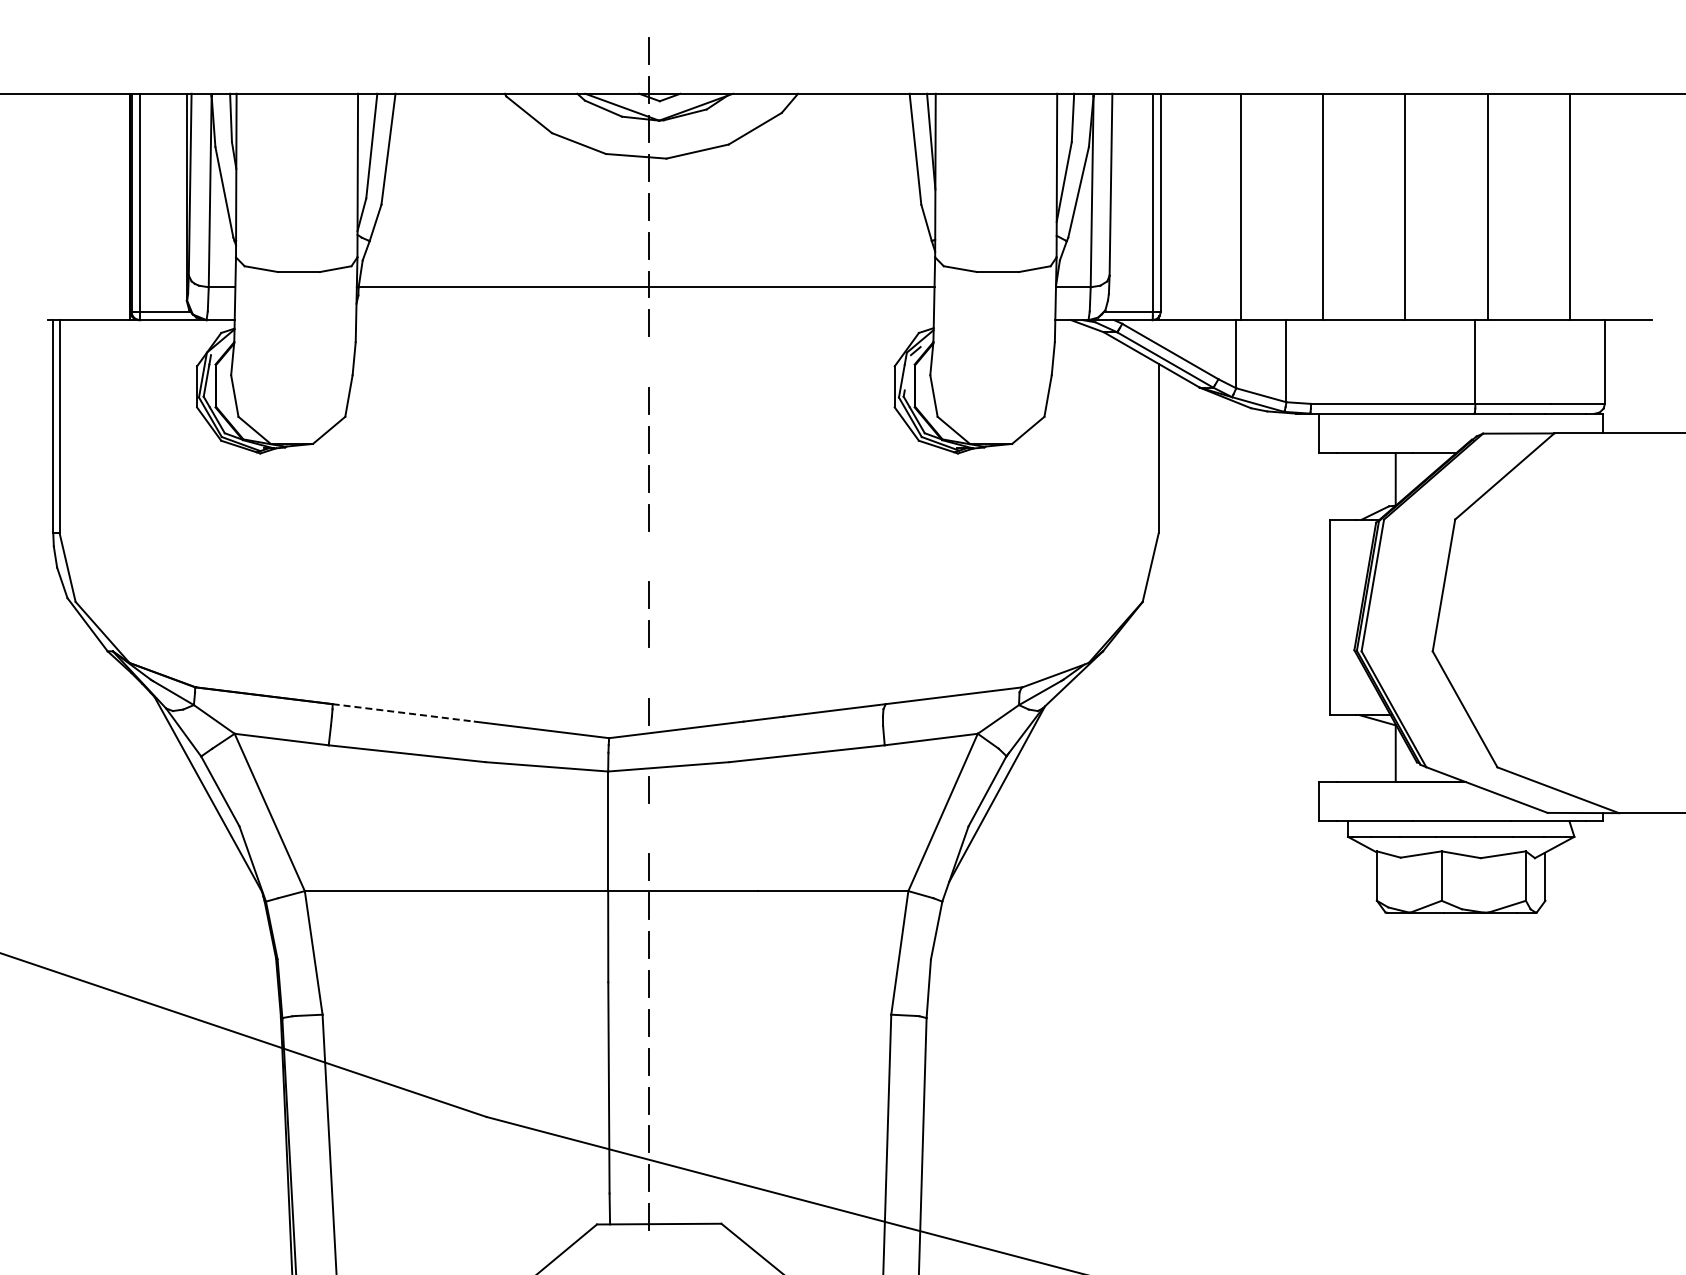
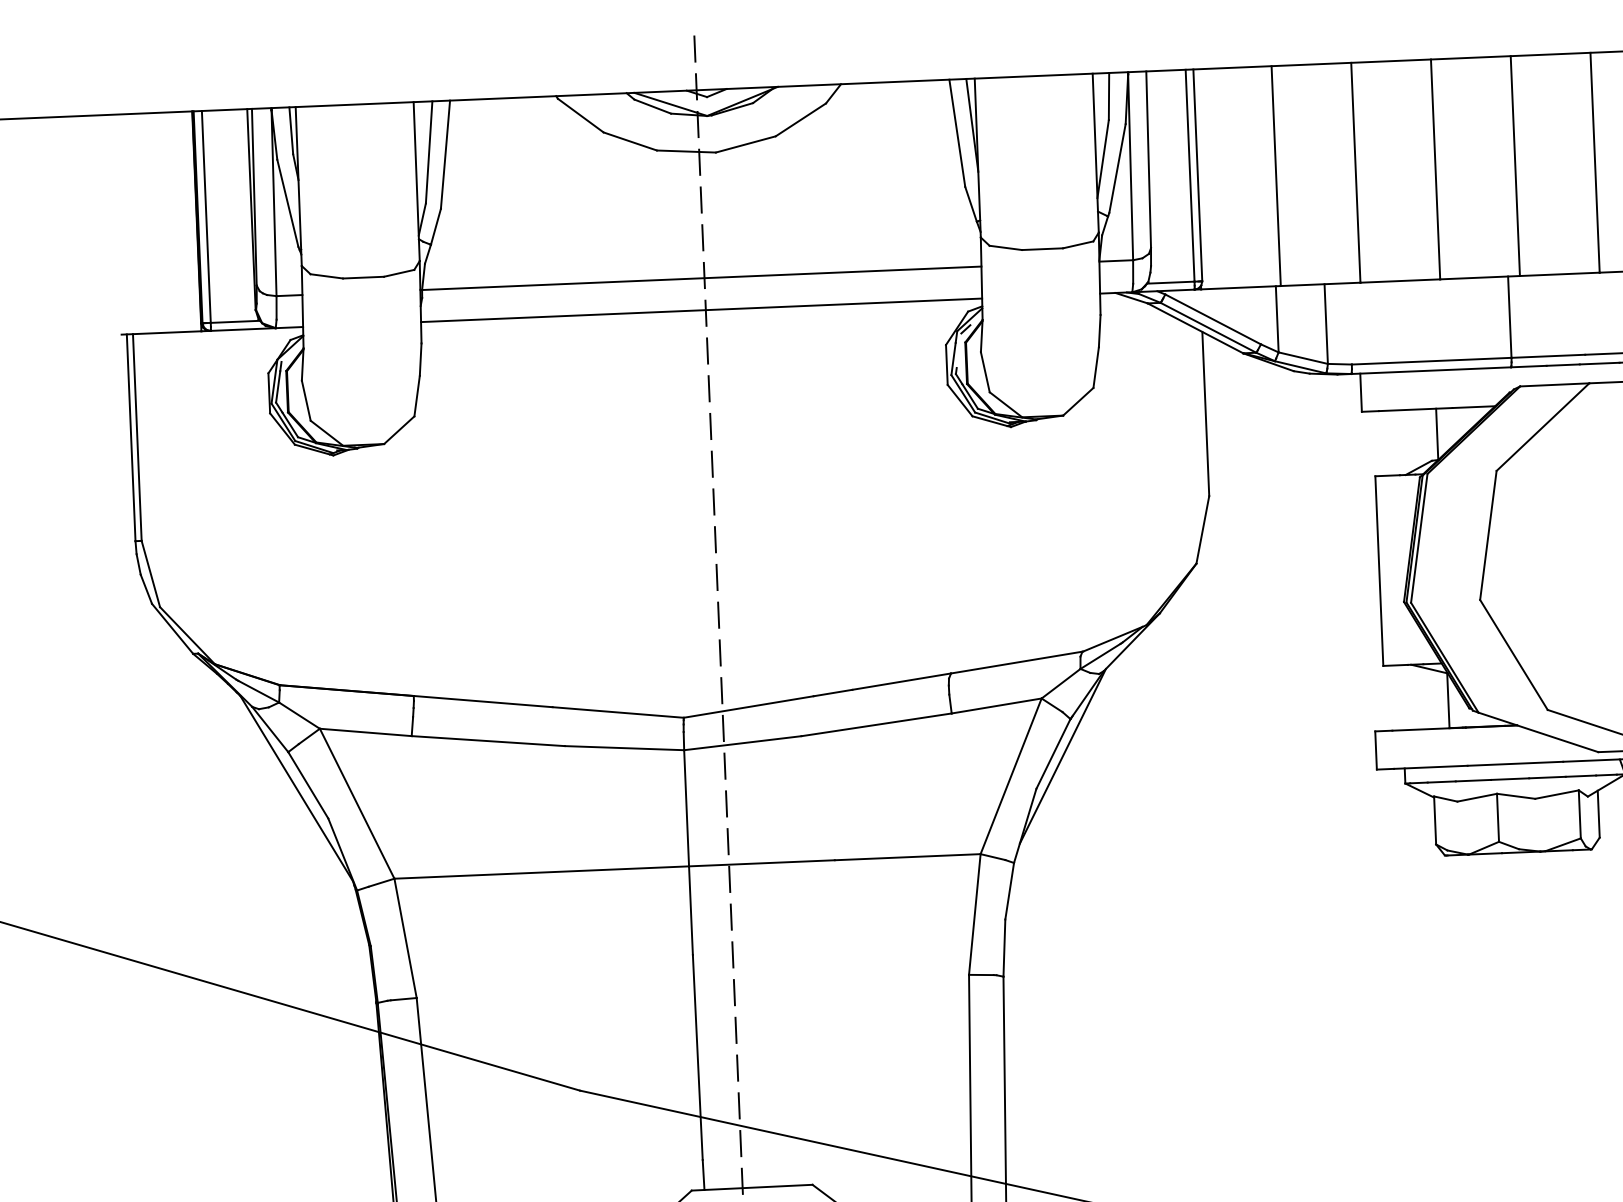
line: (644, 320) -> (701, 310), added
line: (649, 362) -> (707, 351), added
line: (649, 556) -> (715, 539), added
line: (648, 672) -> (719, 652), added
line: (403, 712) -> (482, 701), dashed -> solid
line: (649, 750) -> (723, 728), added
line: (649, 828) -> (726, 803), added

